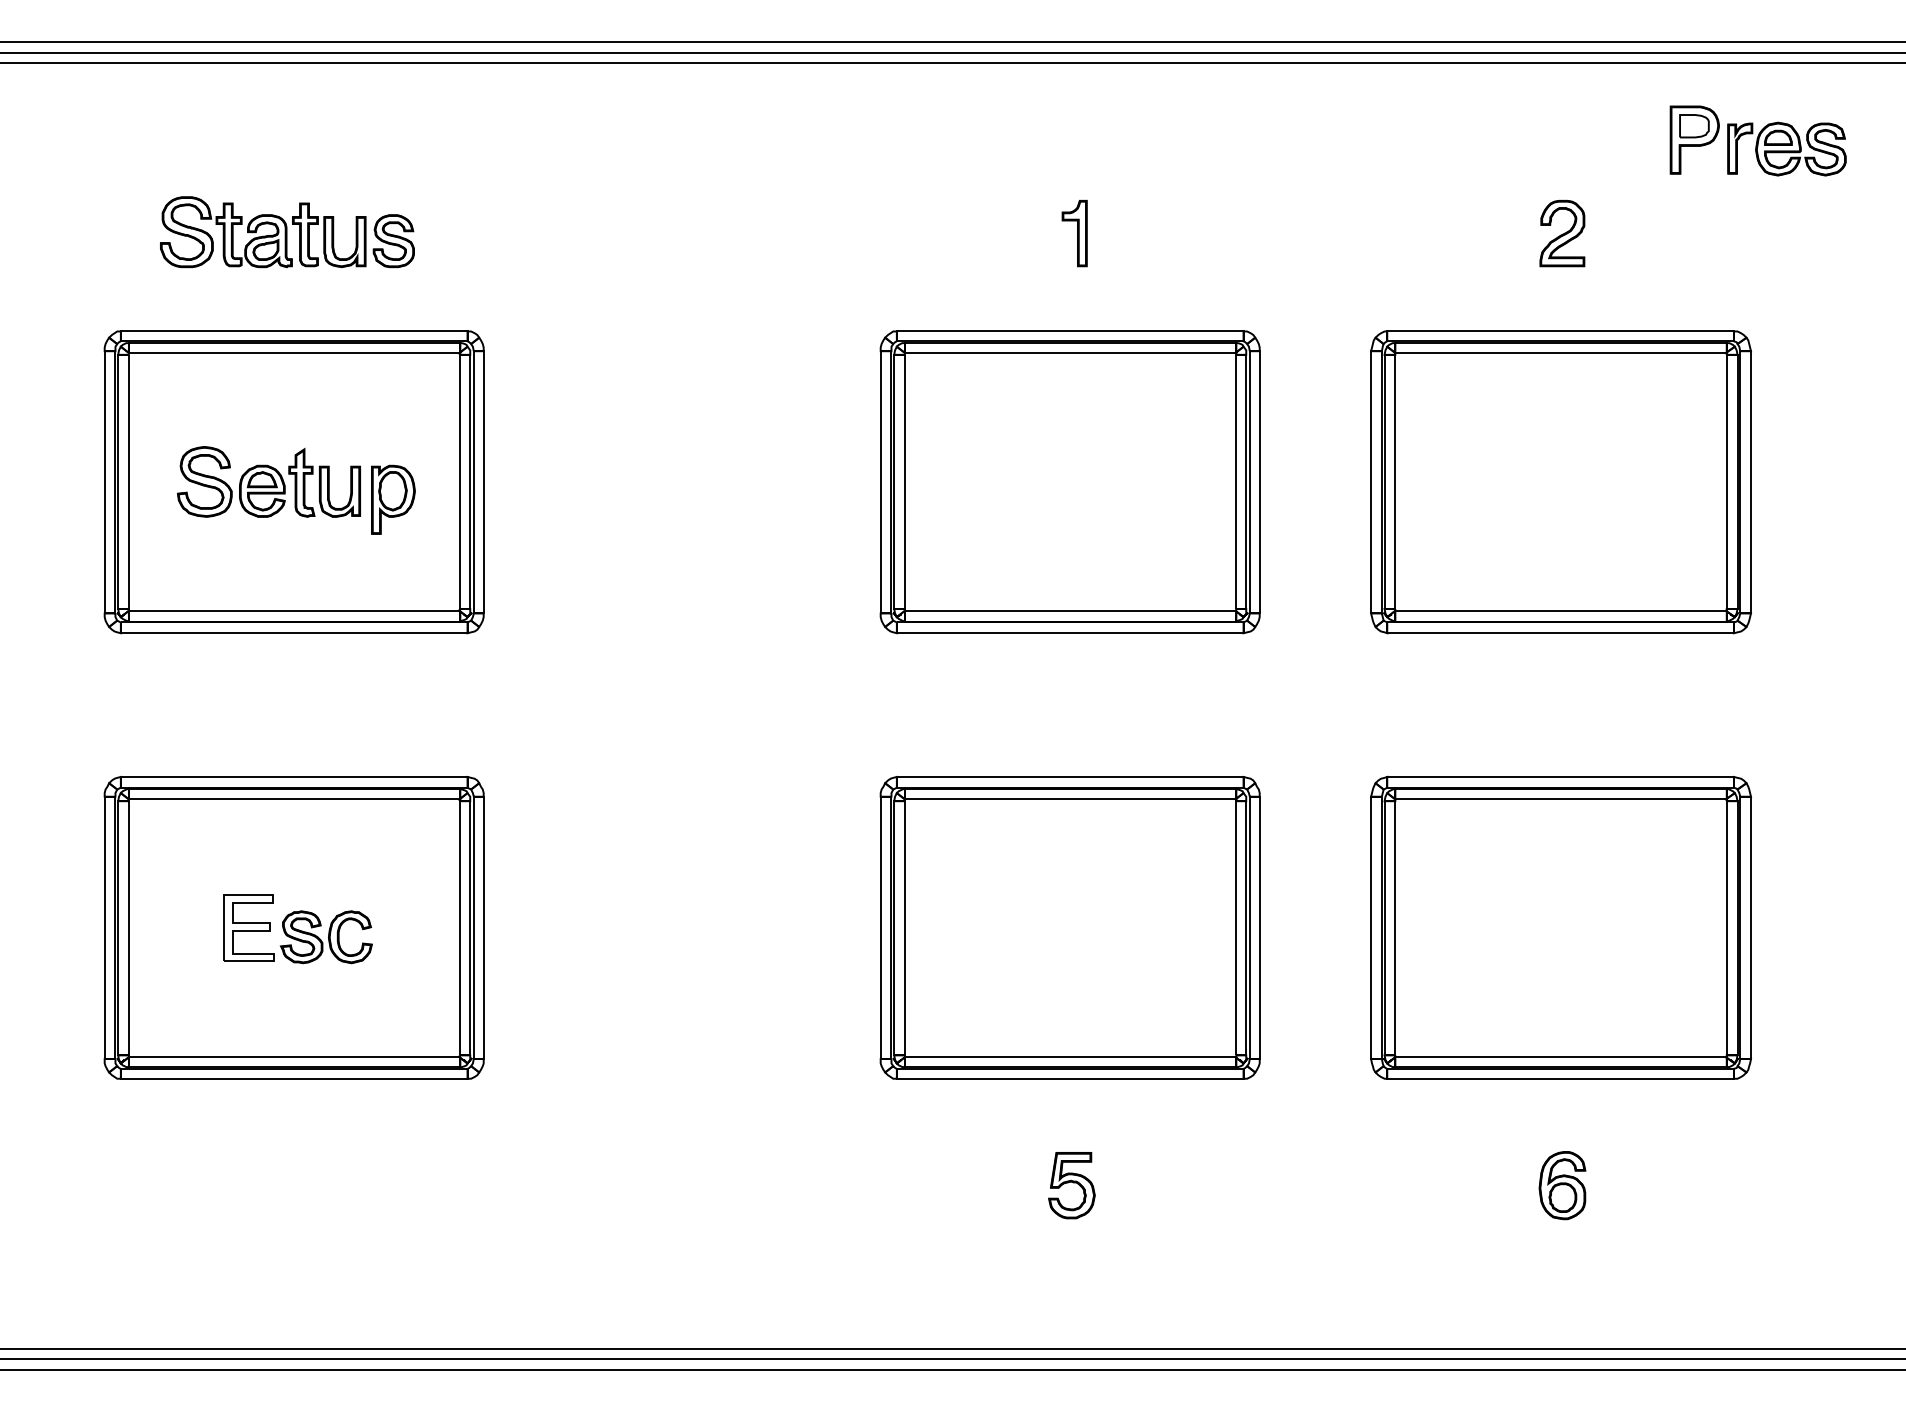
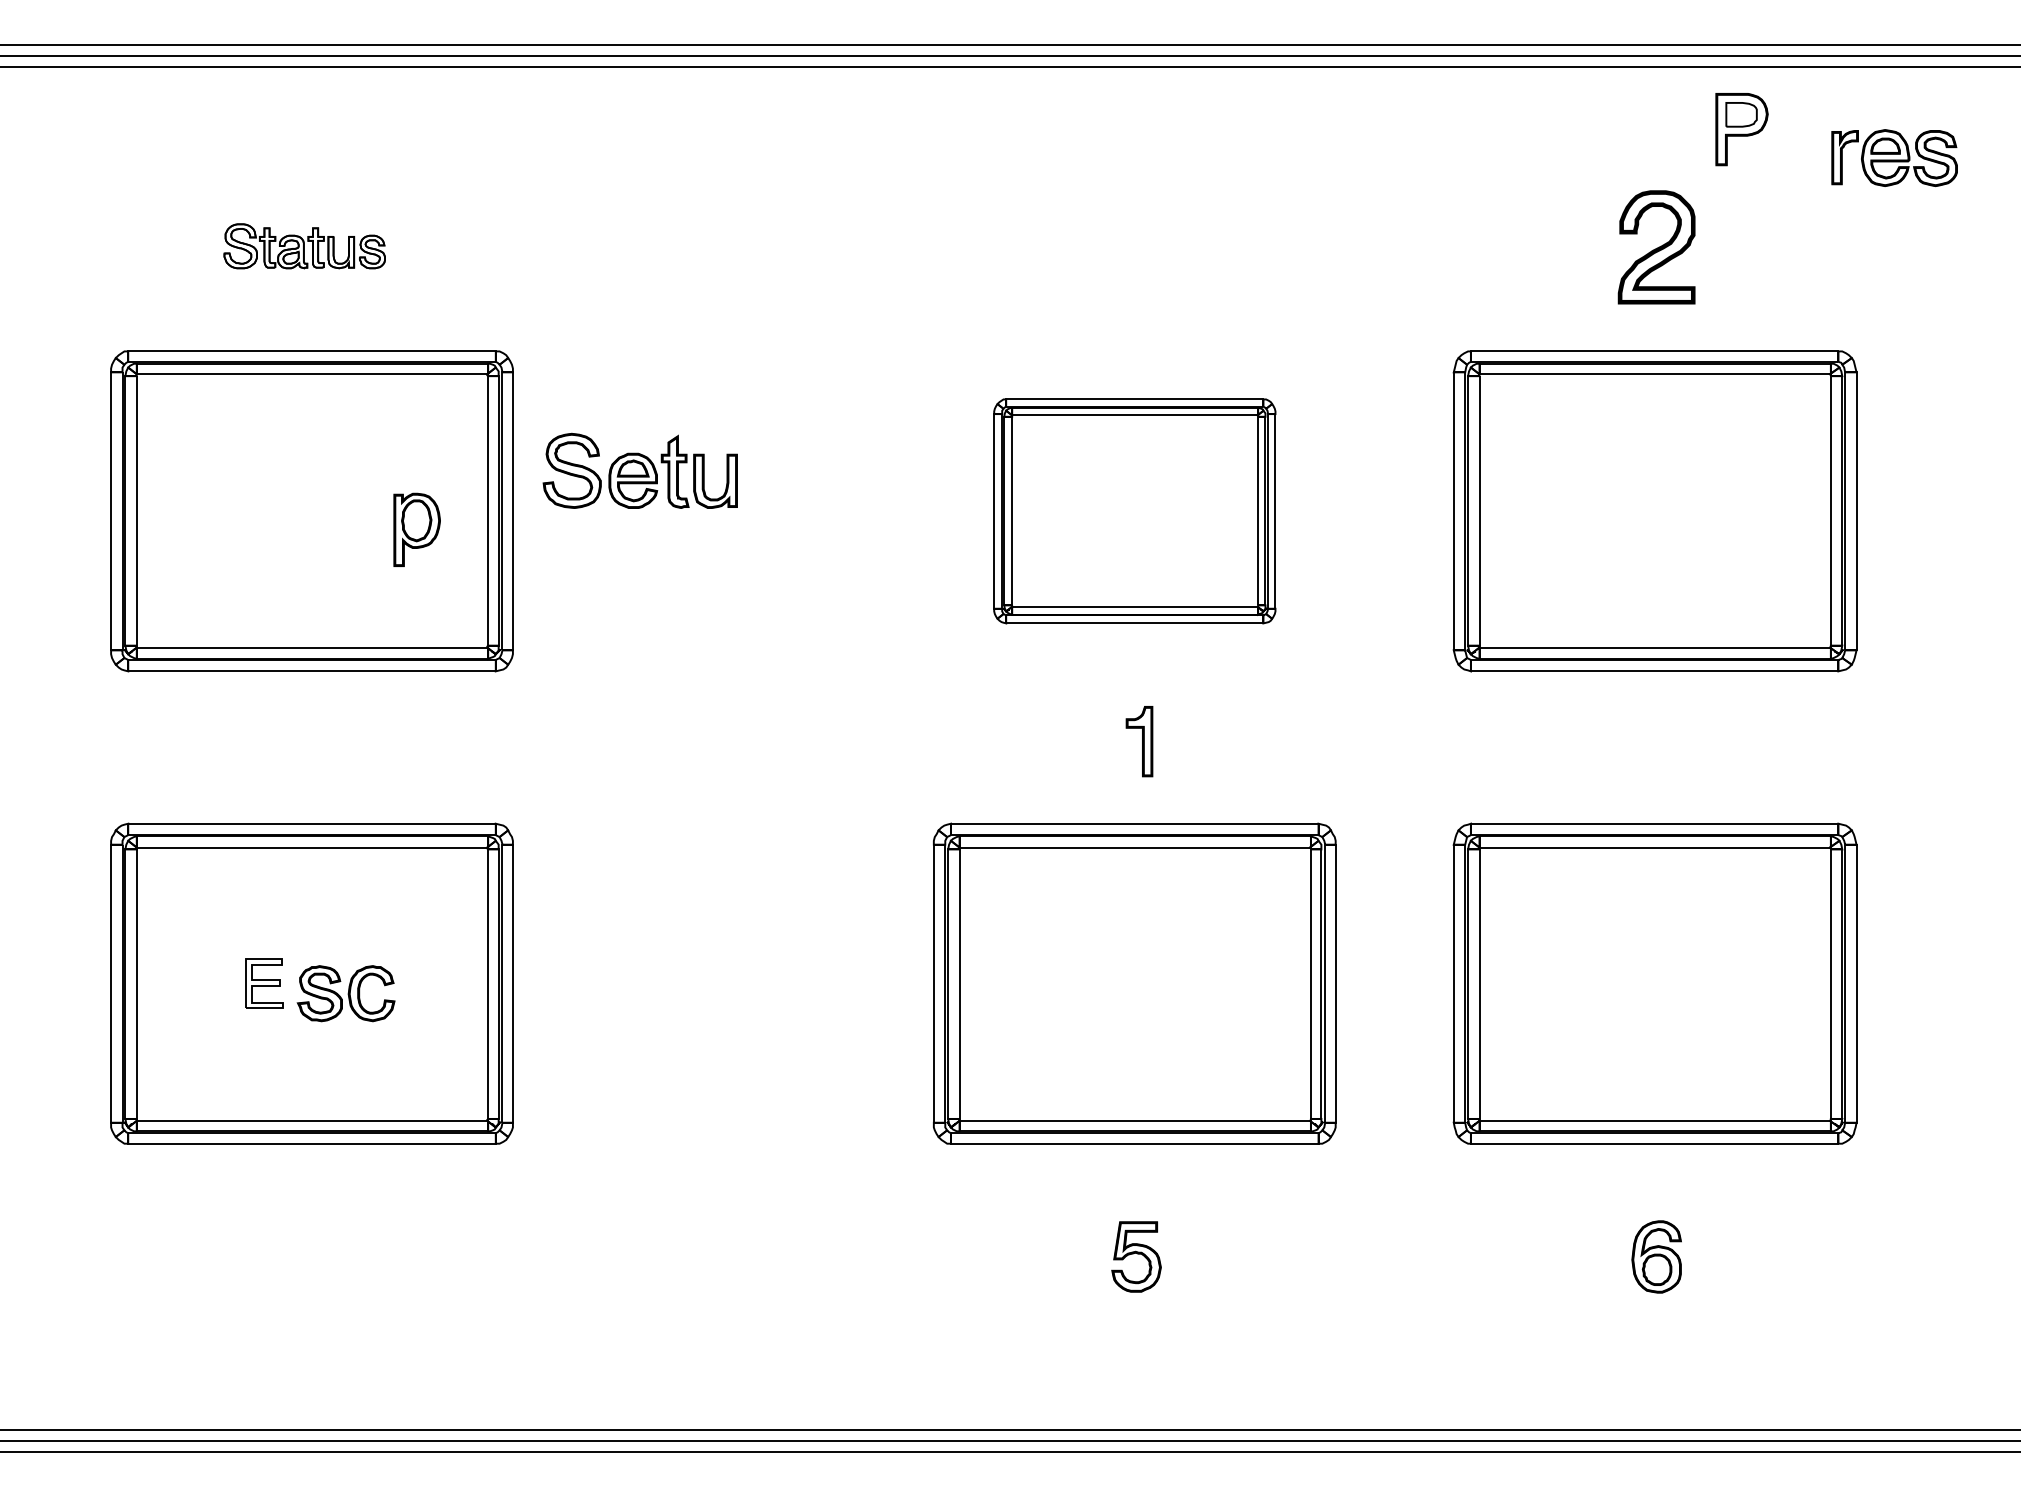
part: (1694, 140) -> (1741, 129), moved
part: (287, 232) -> (304, 246), size x0.6
part: (1074, 233) -> (1139, 741), moved
part: (1562, 233) -> (1656, 247), size x1.6
part: (268, 481) -> (639, 470), moved
part: (1069, 482) -> (1134, 511), size x0.7
part: (249, 927) -> (264, 983), size x0.7

